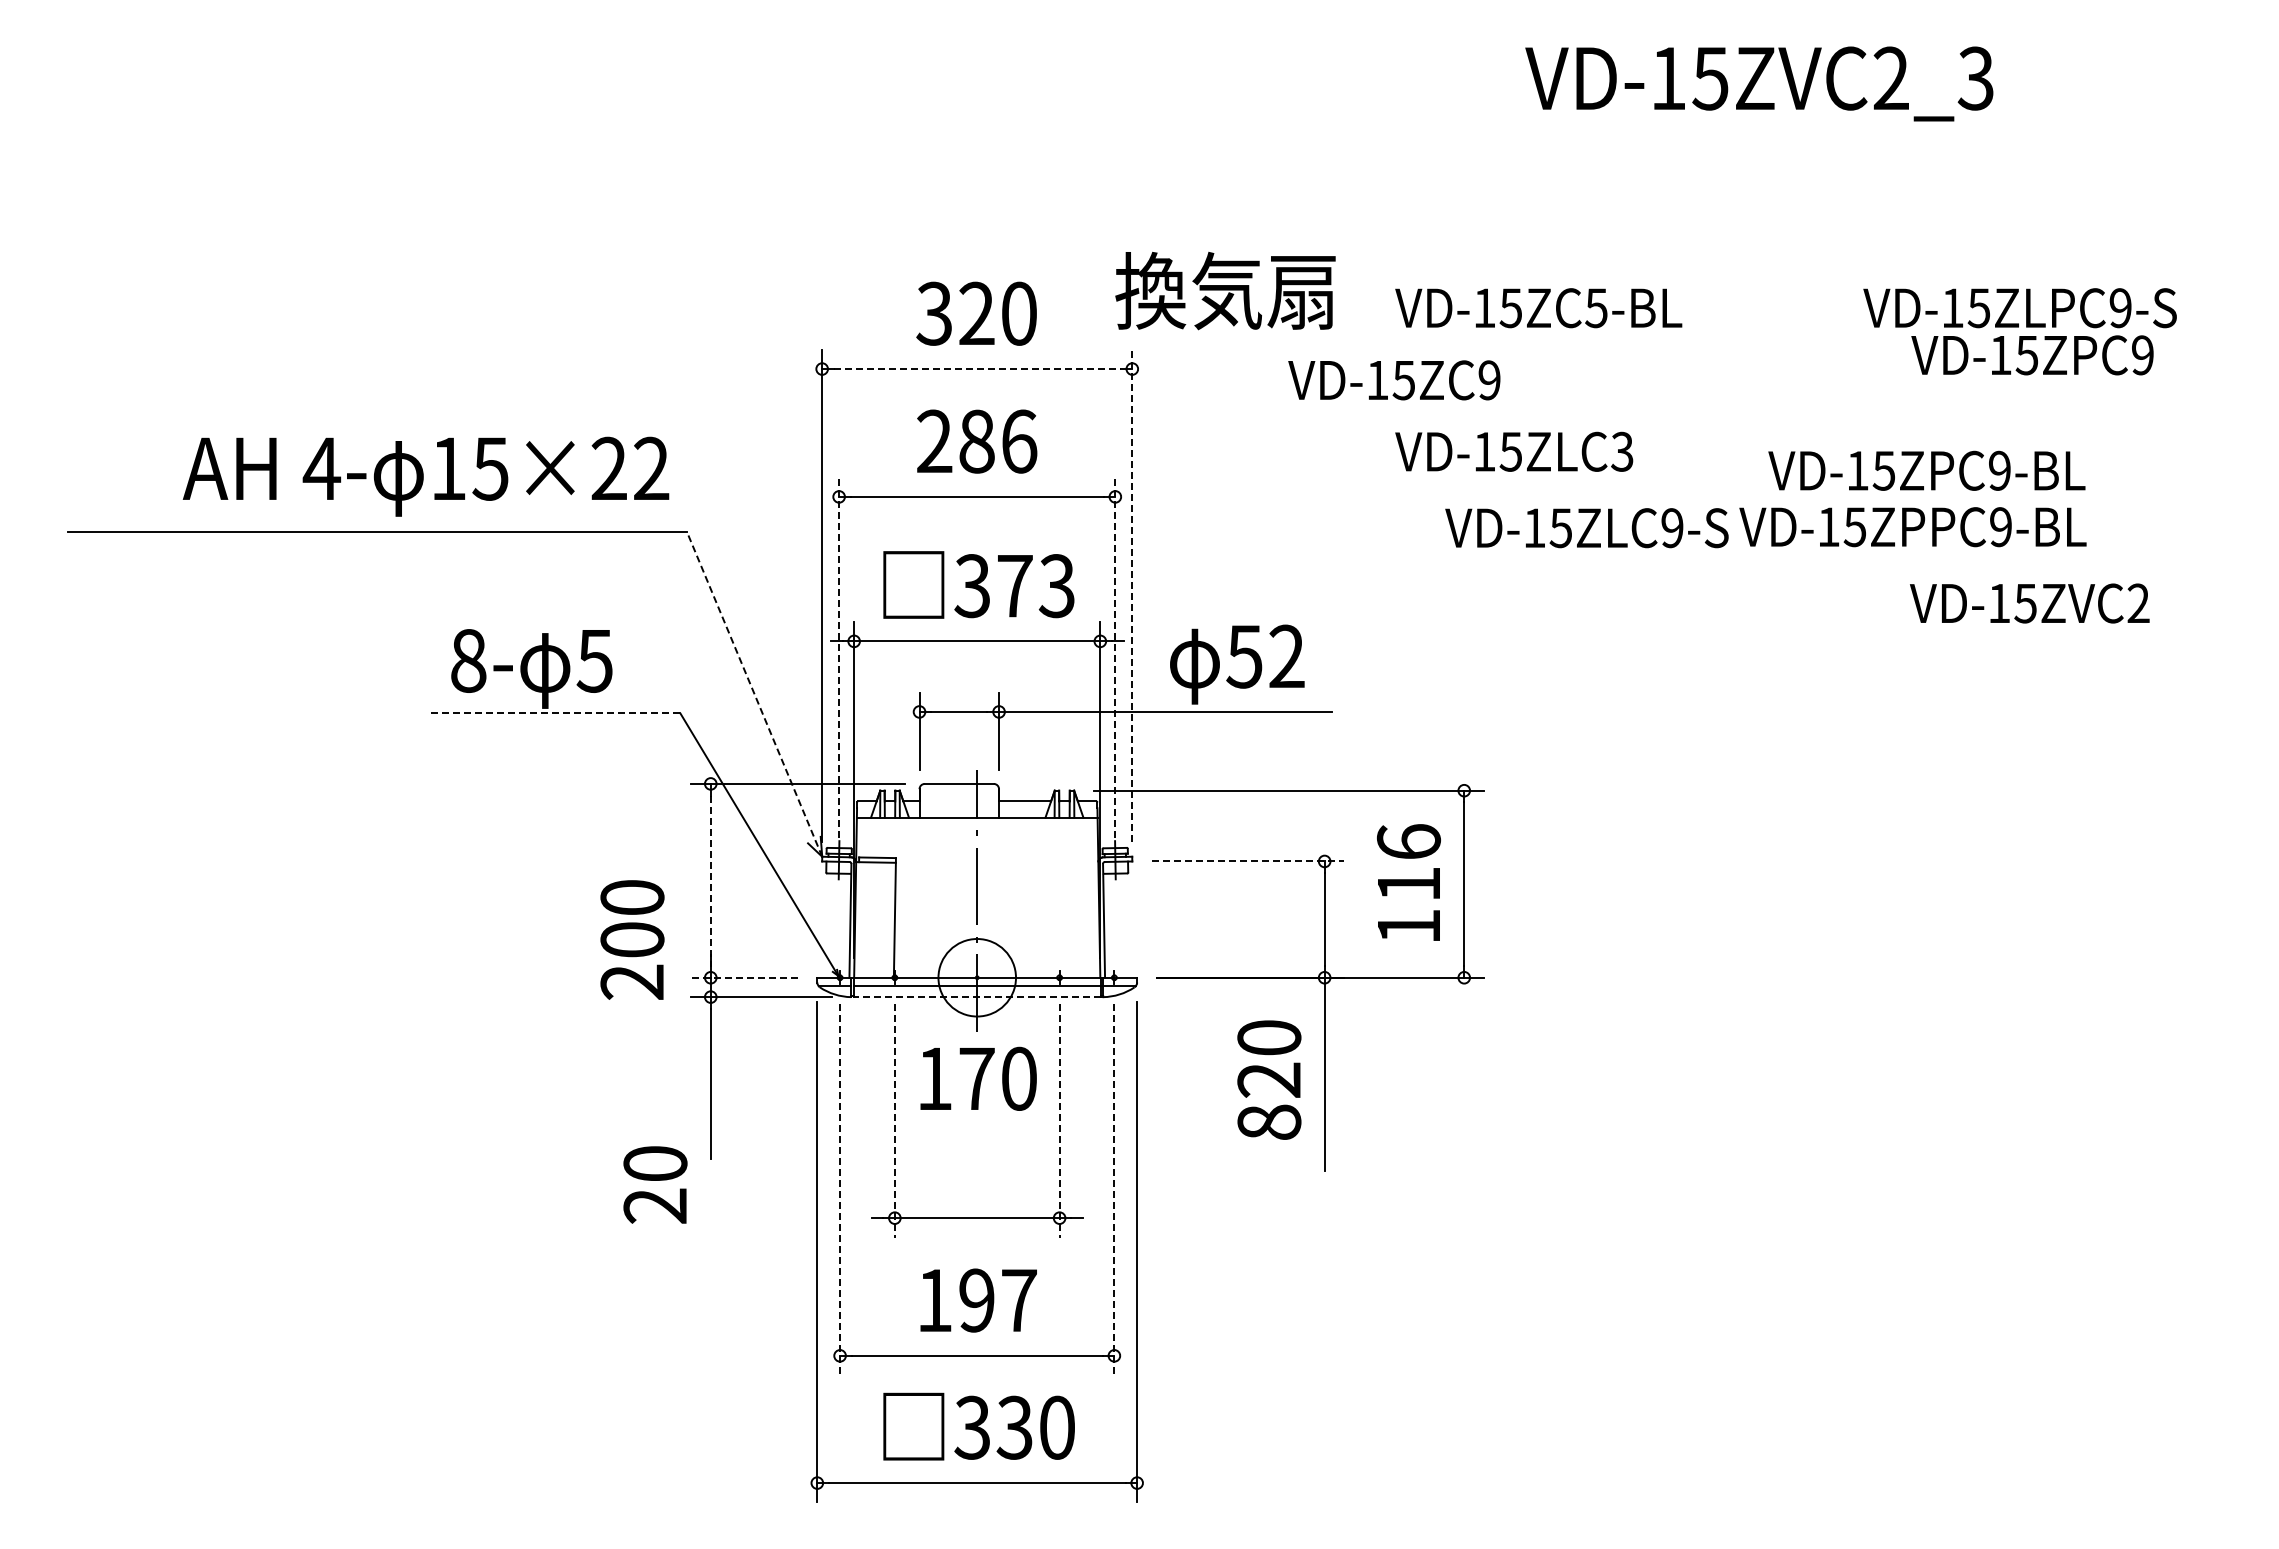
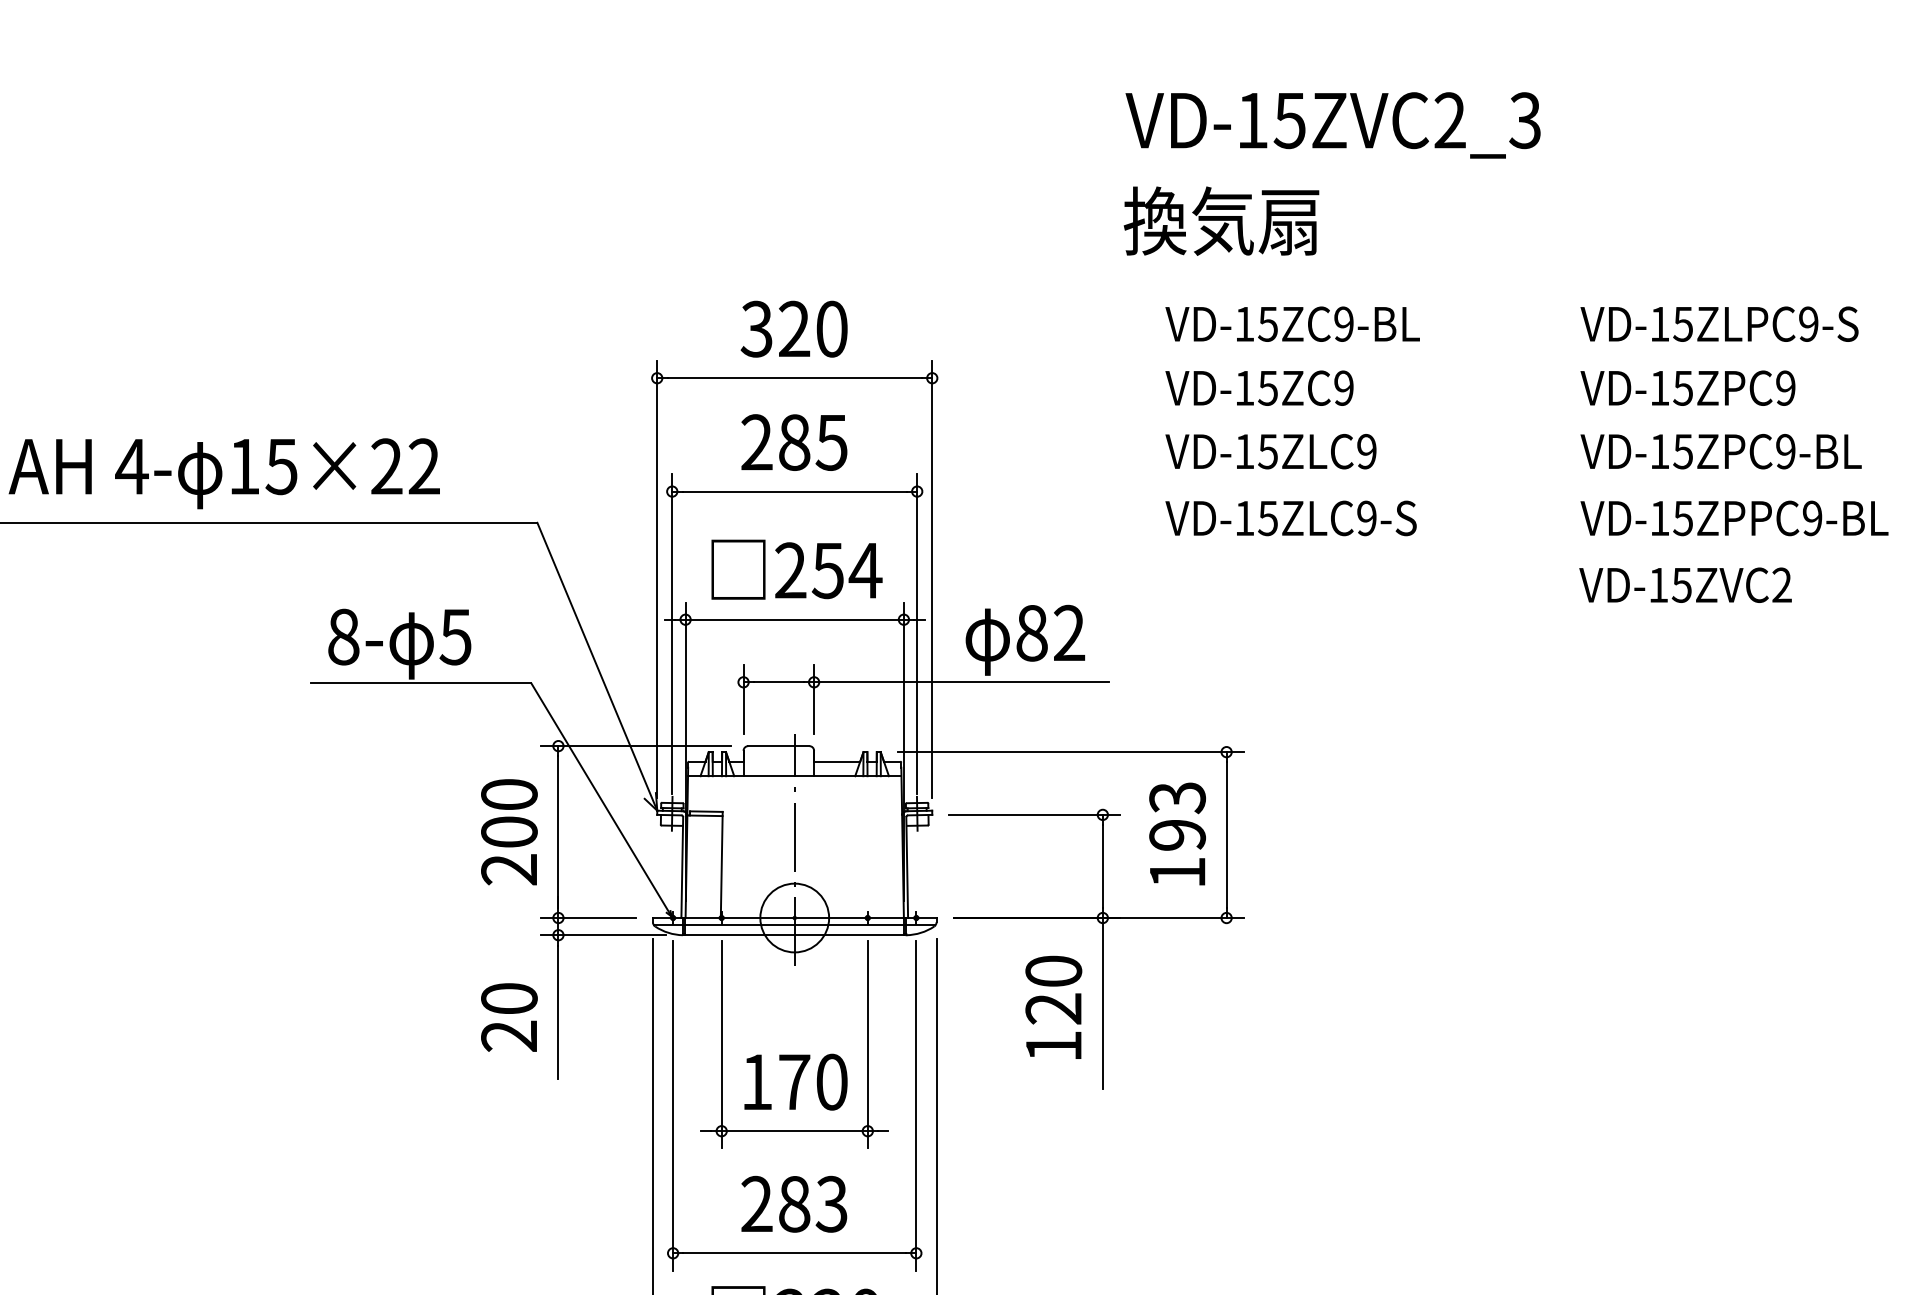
text: (1759, 83) -> (1333, 124), moved
text: (1225, 290) -> (1221, 220), moved
text: (1596, 308) -> (1343, 324), VD-15ZC5-BL -> VD-15ZC9-BL
text: (2032, 355) -> (1687, 388), moved
line: (977, 369) -> (794, 378), dashed -> solid
text: (1394, 380) -> (1259, 388), moved
text: (1018, 441) -> (831, 442), 286 -> 285
text: (1622, 451) -> (1366, 451), VD-15ZLC3 -> VD-15ZLC9
text: (1926, 470) -> (1720, 451), moved
text: (425, 476) -> (223, 473), moved
text: (1912, 527) -> (1734, 518), moved
text: (1586, 528) -> (1290, 518), moved
text: (1015, 586) -> (828, 571), 373 -> 254
line: (1132, 595) -> (932, 579), dashed -> solid
text: (2029, 603) -> (1685, 585), moved
text: (1244, 656) -> (1031, 633), 52 -> 82
line: (839, 657) -> (672, 634), dashed -> solid
line: (1115, 657) -> (917, 634), dashed -> solid
line: (754, 694) -> (597, 666), dashed -> solid
line: (555, 713) -> (420, 683), dashed -> solid
line: (1248, 861) -> (1035, 814), dashed -> solid
text: (1408, 862) -> (1177, 815), 116 -> 193
line: (710, 881) -> (558, 832), dashed -> solid
text: (632, 939) -> (509, 831), moved
line: (744, 977) -> (588, 917), dashed -> solid
line: (977, 997) -> (794, 935), dashed -> solid
text: (978, 1078) -> (795, 1081), moved
line: (894, 1121) -> (721, 1045), dashed -> solid
line: (1059, 1121) -> (867, 1045), dashed -> solid
text: (1269, 1121) -> (1053, 1045), 820 -> 120
text: (655, 1184) -> (509, 1017), moved
line: (840, 1189) -> (673, 1105), dashed -> solid
line: (1114, 1189) -> (916, 1105), dashed -> solid
text: (976, 1300) -> (794, 1204), 197 -> 283

